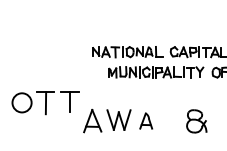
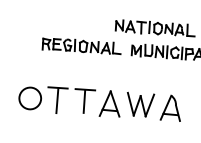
part: (64, 71) -> (82, 45), added
part: (45, 103) -> (56, 100), moved
part: (145, 120) -> (170, 107), size x1.43

